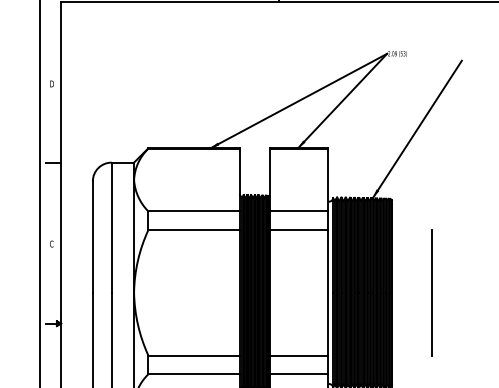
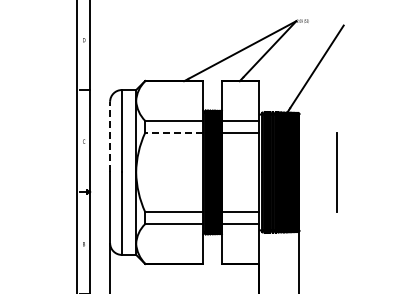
line: (192, 229) -> (173, 132), solid -> dashed
line: (93, 236) -> (110, 136), solid -> dashed
line: (431, 292) -> (336, 172), moved

